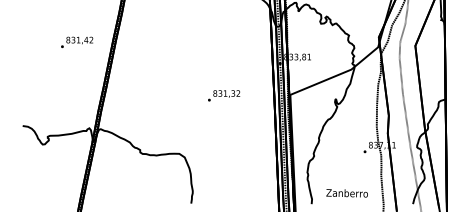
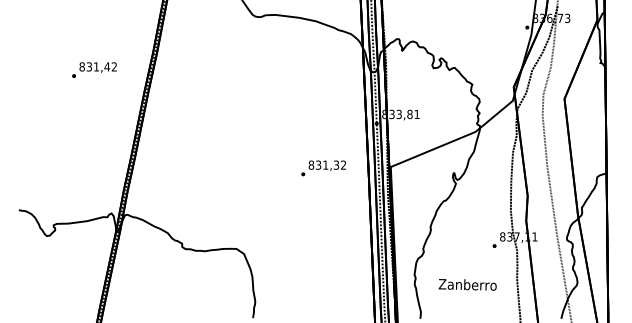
text: (77, 41) -> (94, 69), moved
text: (223, 95) -> (323, 168), moved
text: (346, 193) -> (467, 284), moved

